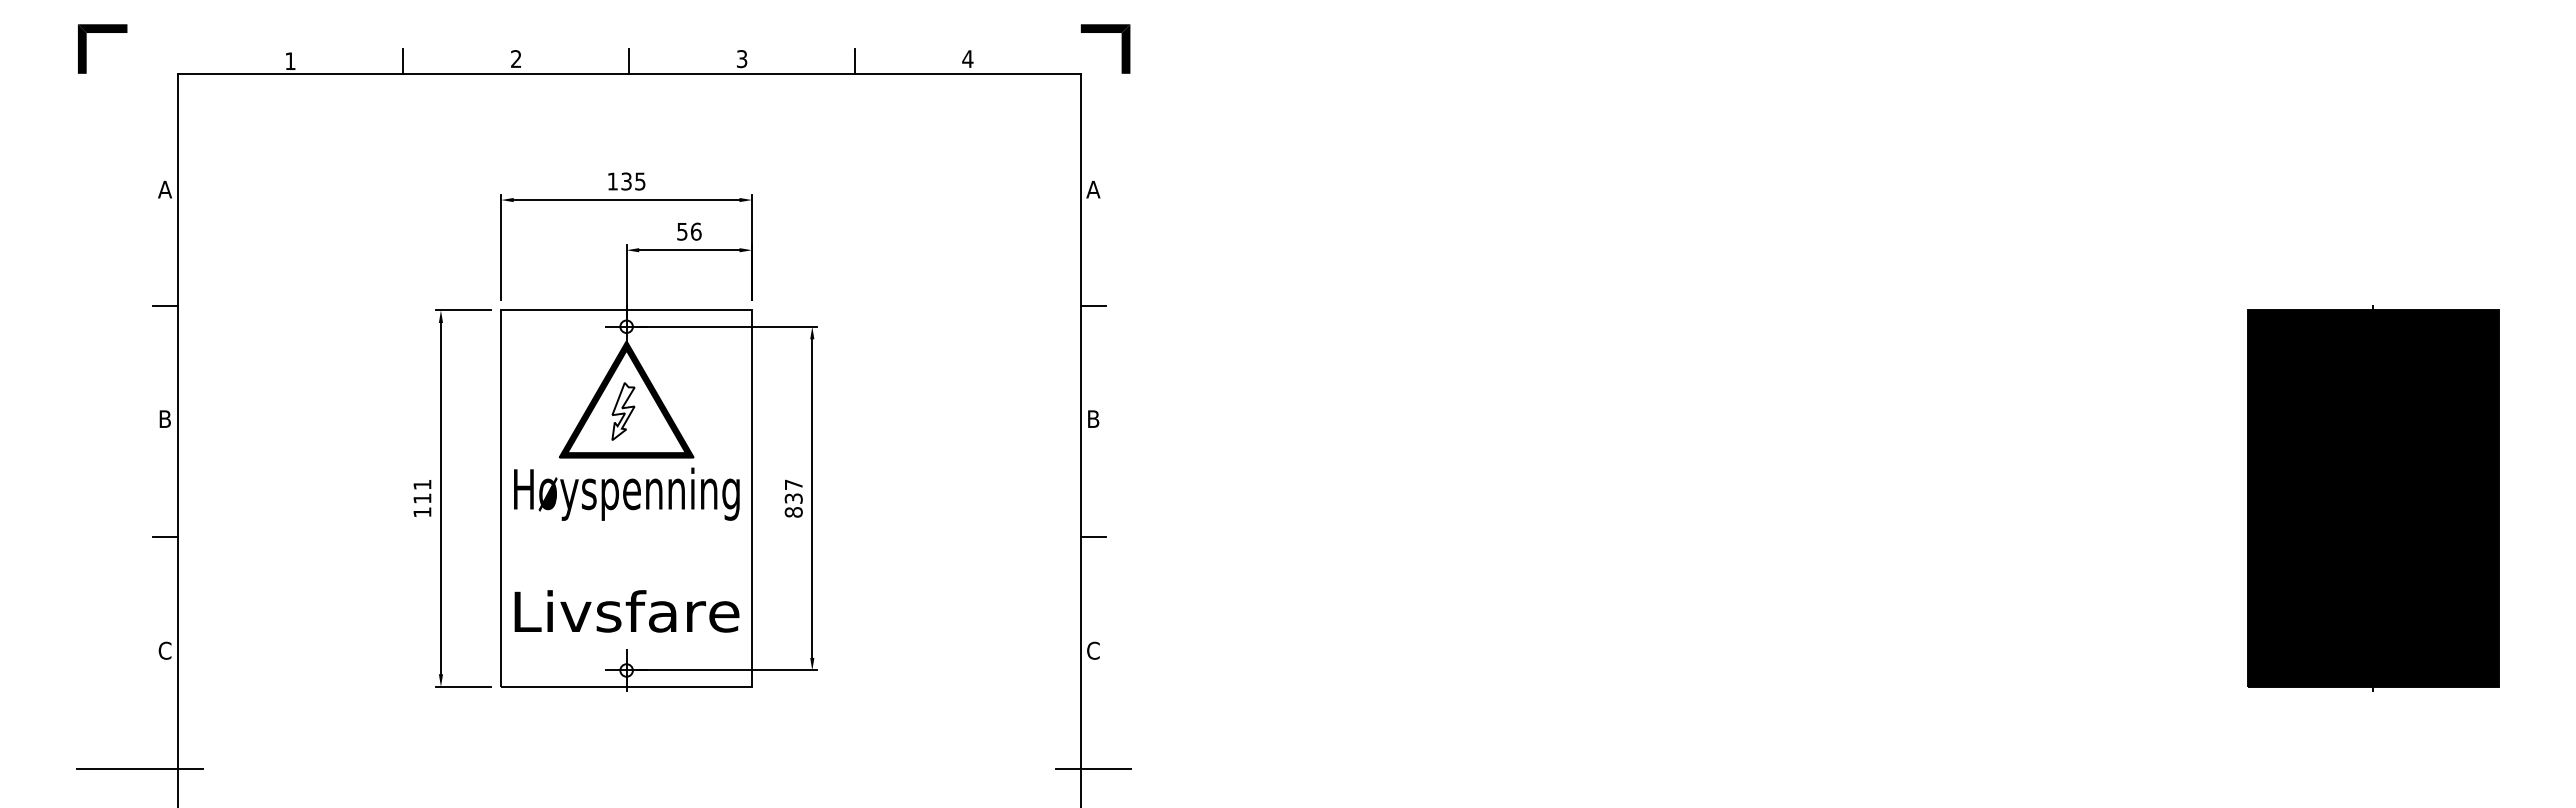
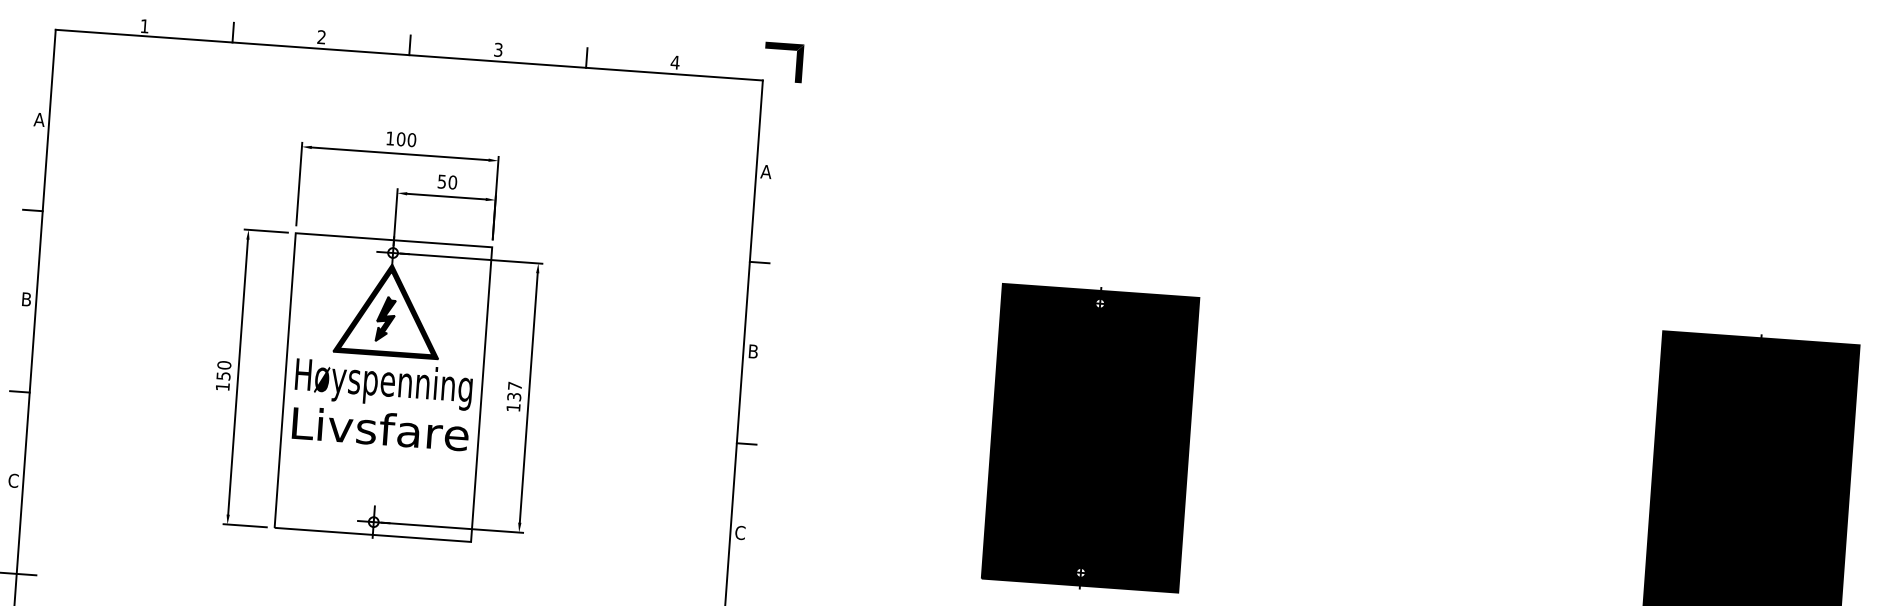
text: (633, 181) -> (406, 139), 135 -> 100
text: (695, 231) -> (452, 182), 56 -> 50
fill: (623, 411) -> (385, 319), added
text: (422, 491) -> (224, 370), 111 -> 150
part: (1529, 498) -> (1090, 438), added
text: (793, 512) -> (513, 407), 837 -> 137
text: (626, 611) -> (380, 428), moved

